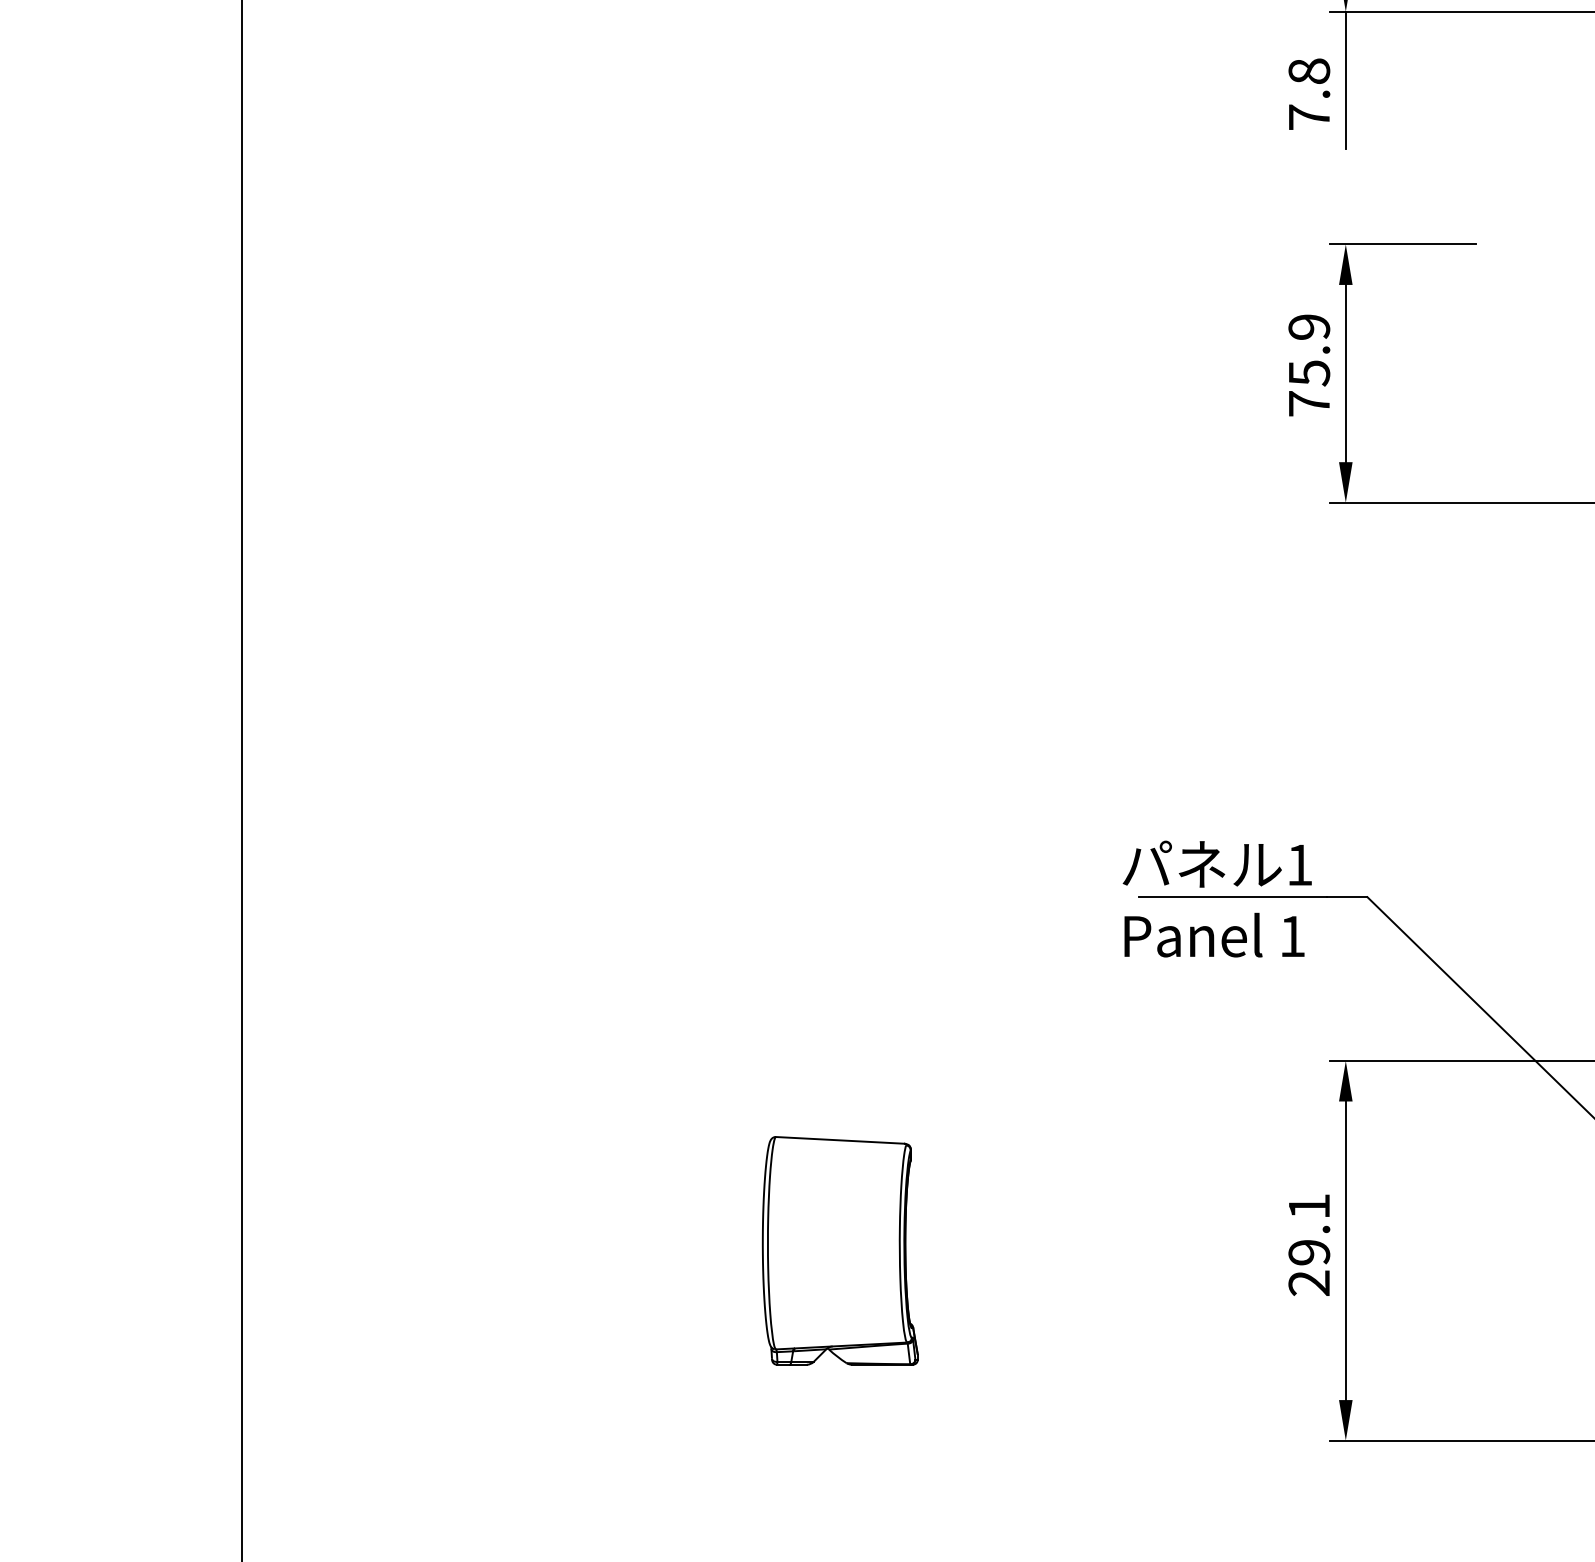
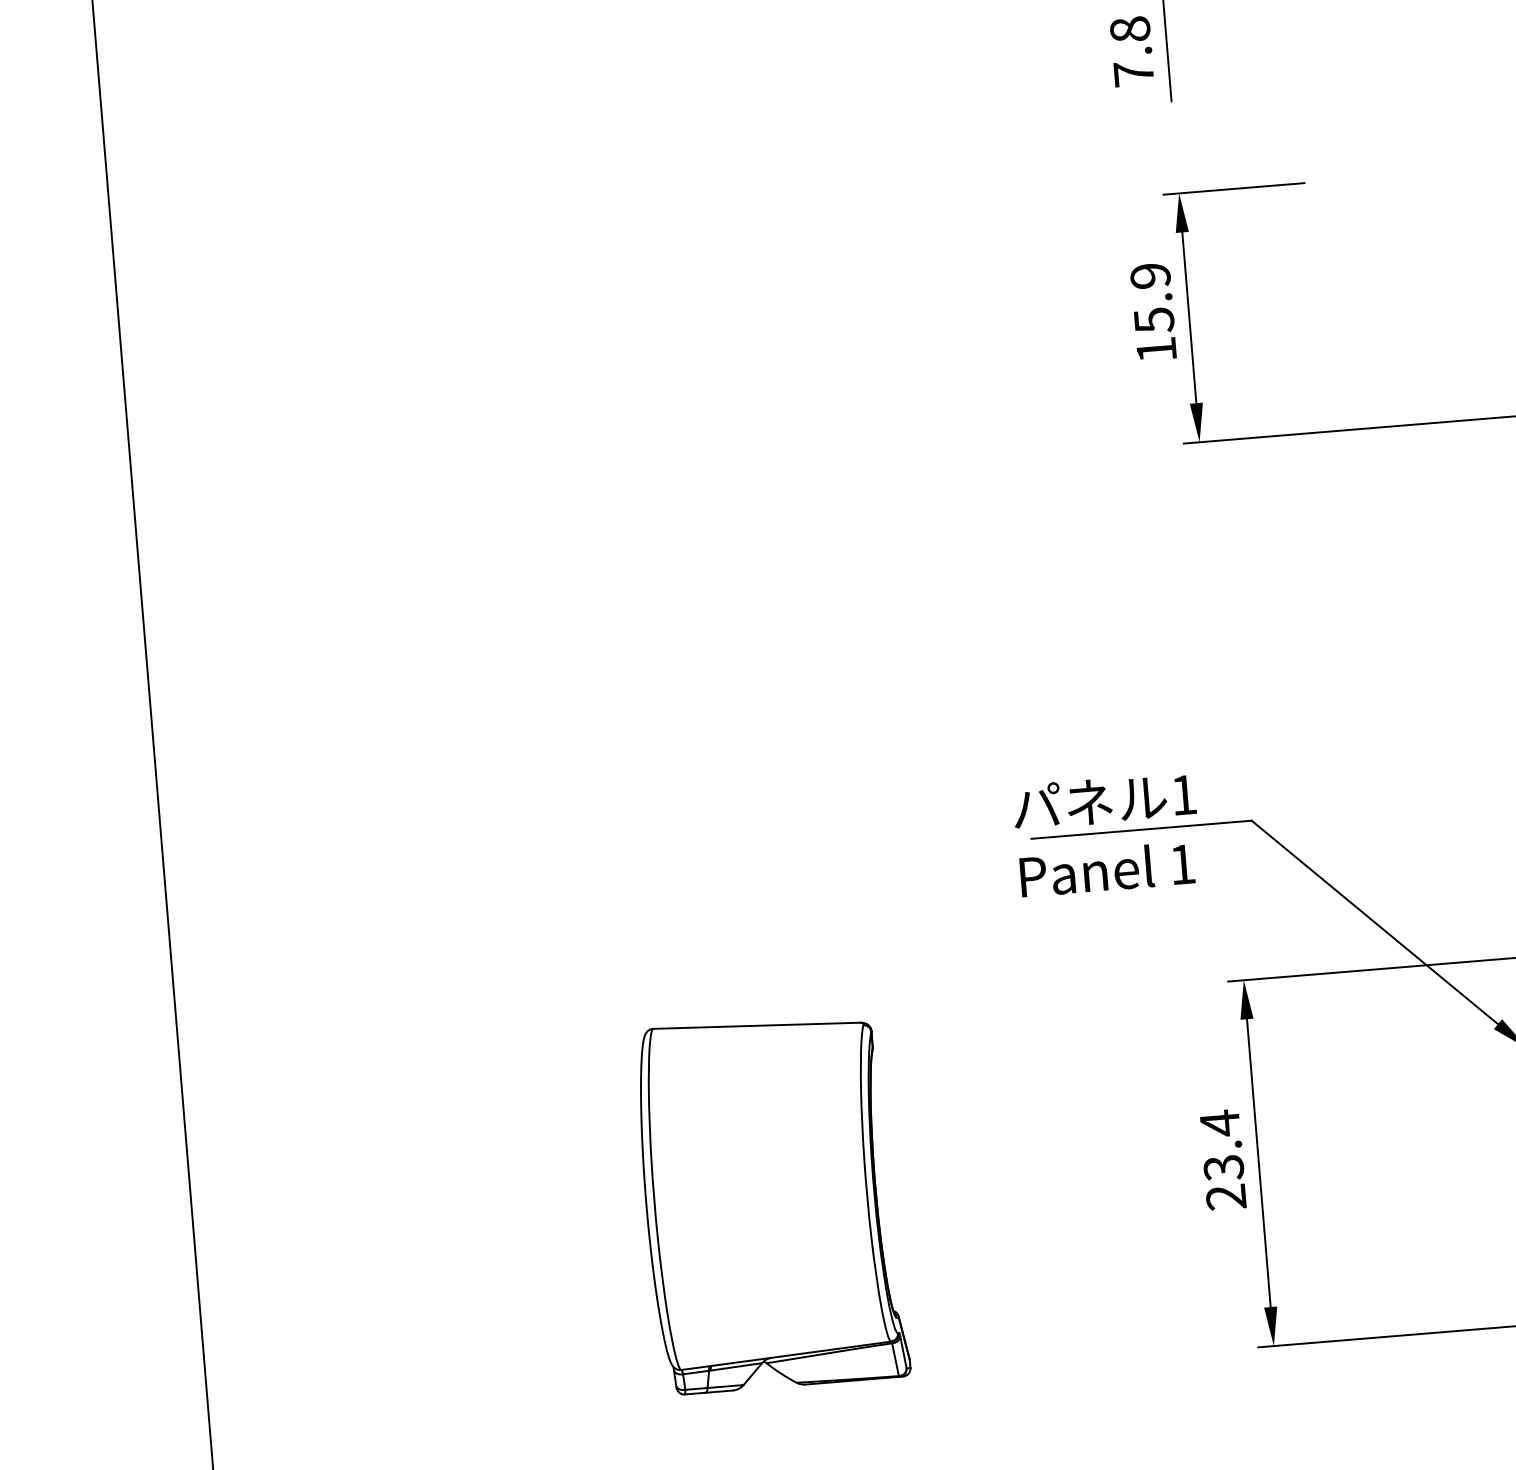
text: (1309, 403) -> (1156, 349), 75.9 -> 15.9
text: (1309, 1228) -> (1222, 1144), 29.1 -> 23.4
part: (840, 1250) -> (771, 1202), size x1.67

